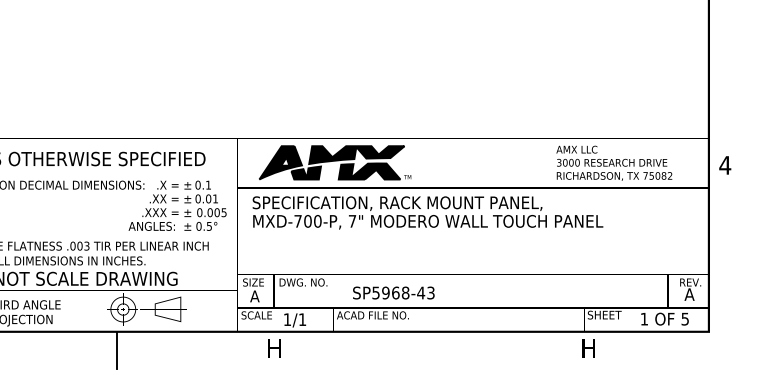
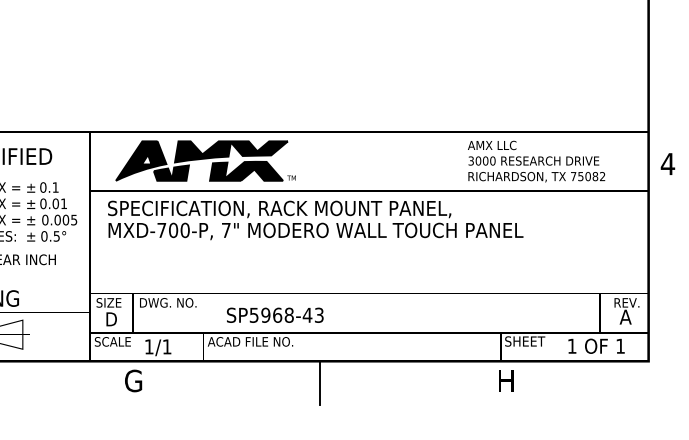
text: (255, 296) -> (111, 319), A -> D
text: (684, 318) -> (619, 345), 5 -> 1
text: (274, 347) -> (133, 379), H -> G
line: (431, 349) -> (319, 382), added

